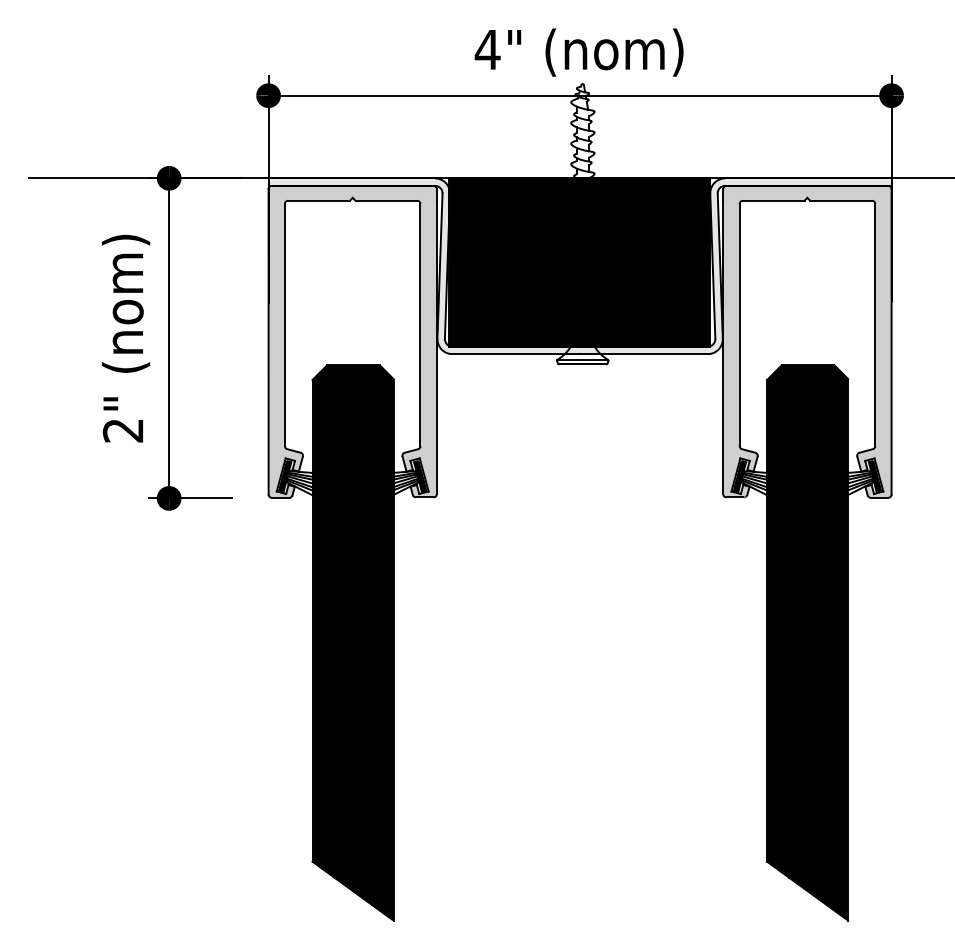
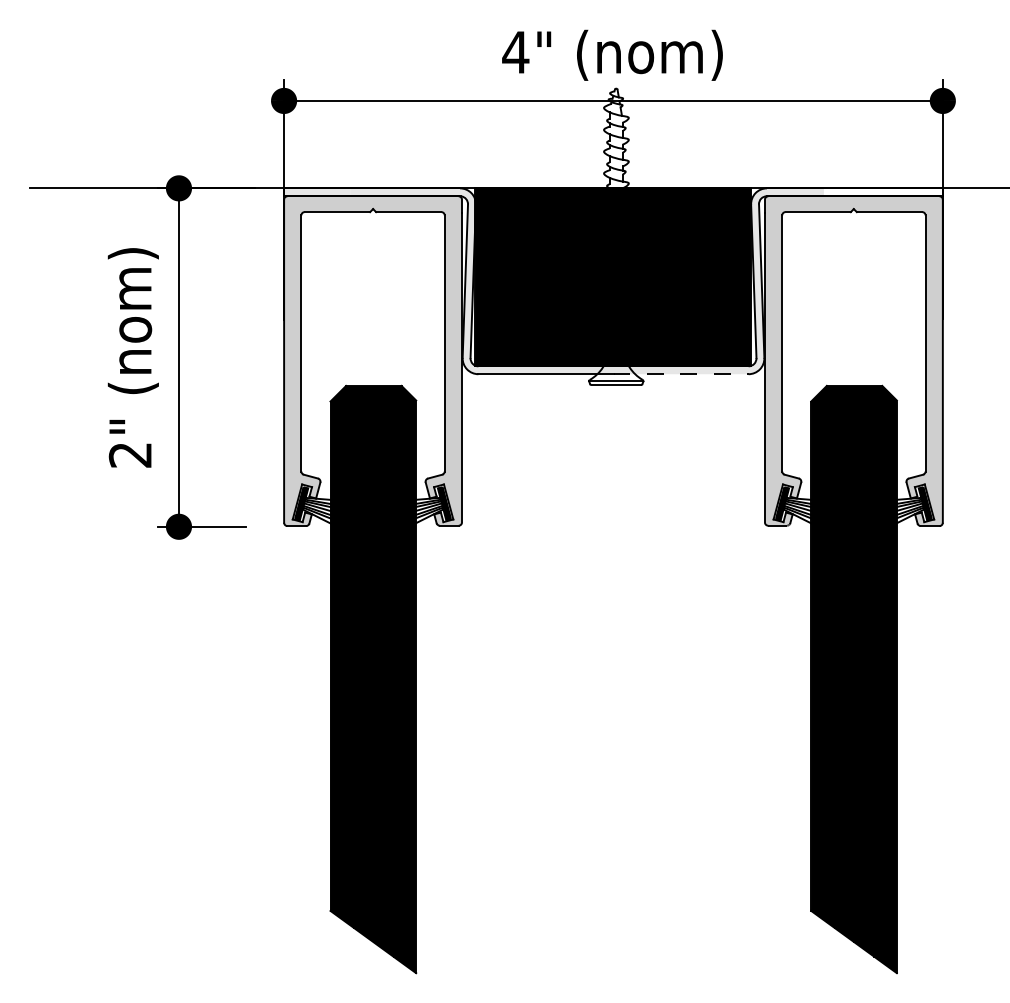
fill: (835, 181) -> (883, 191), removed
line: (643, 354) -> (680, 374), solid -> dashed

